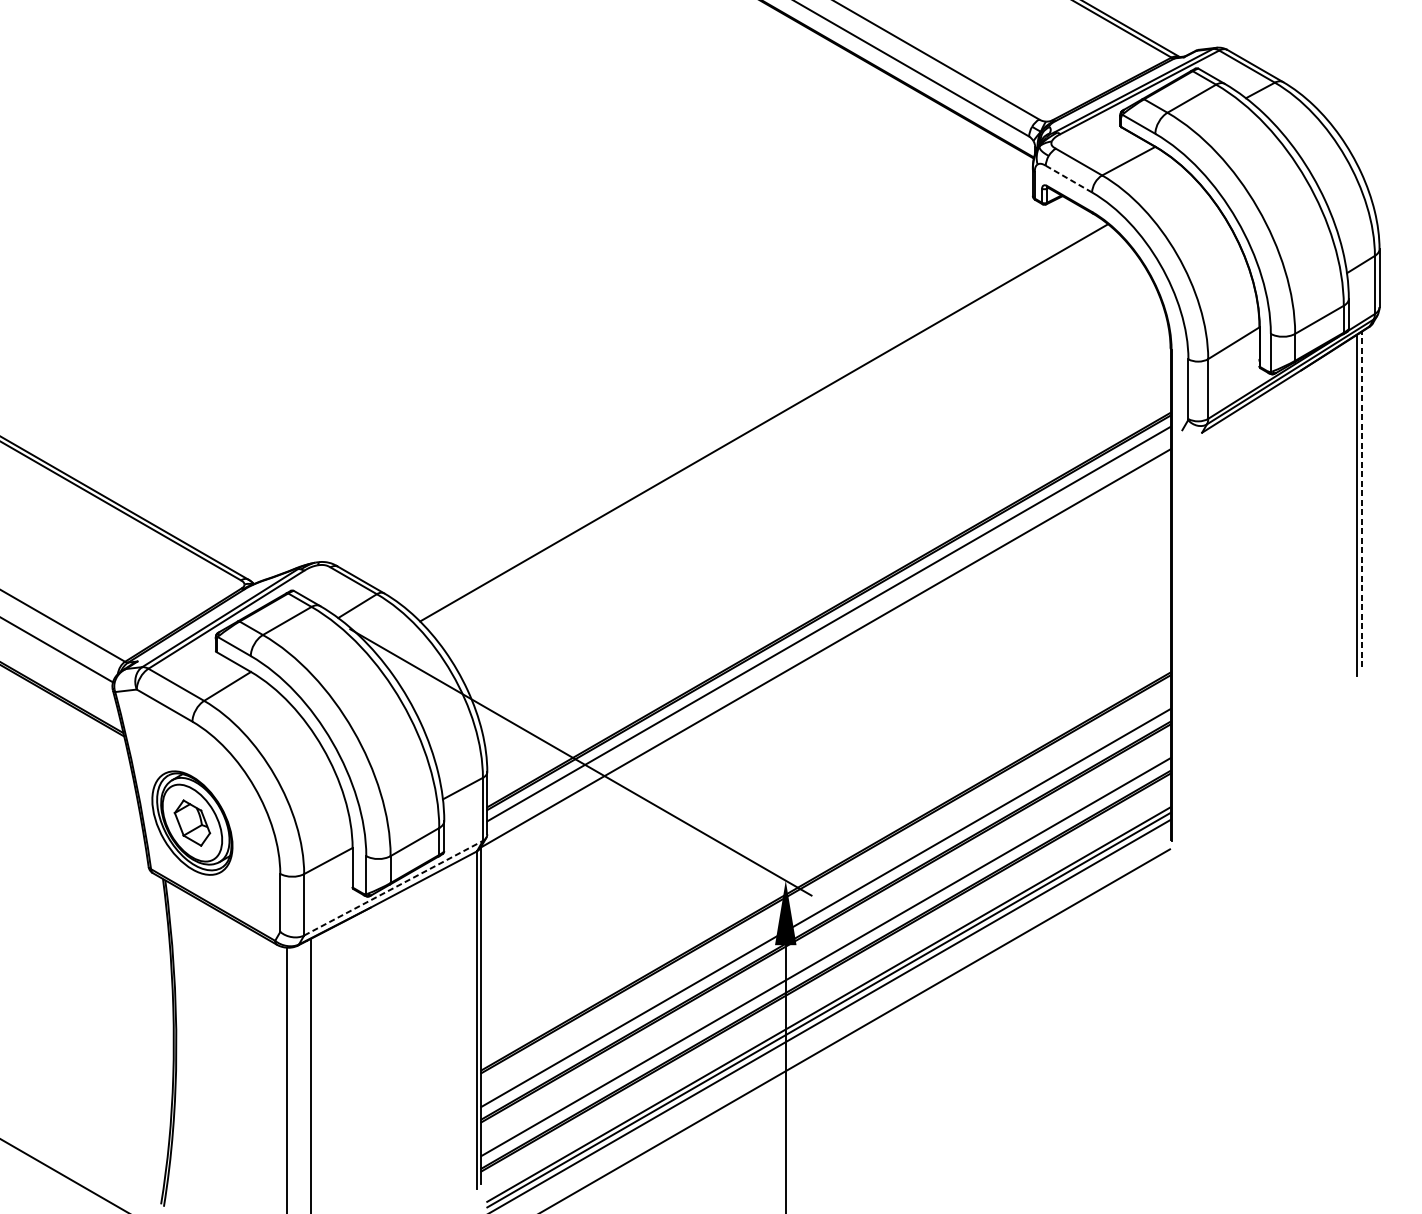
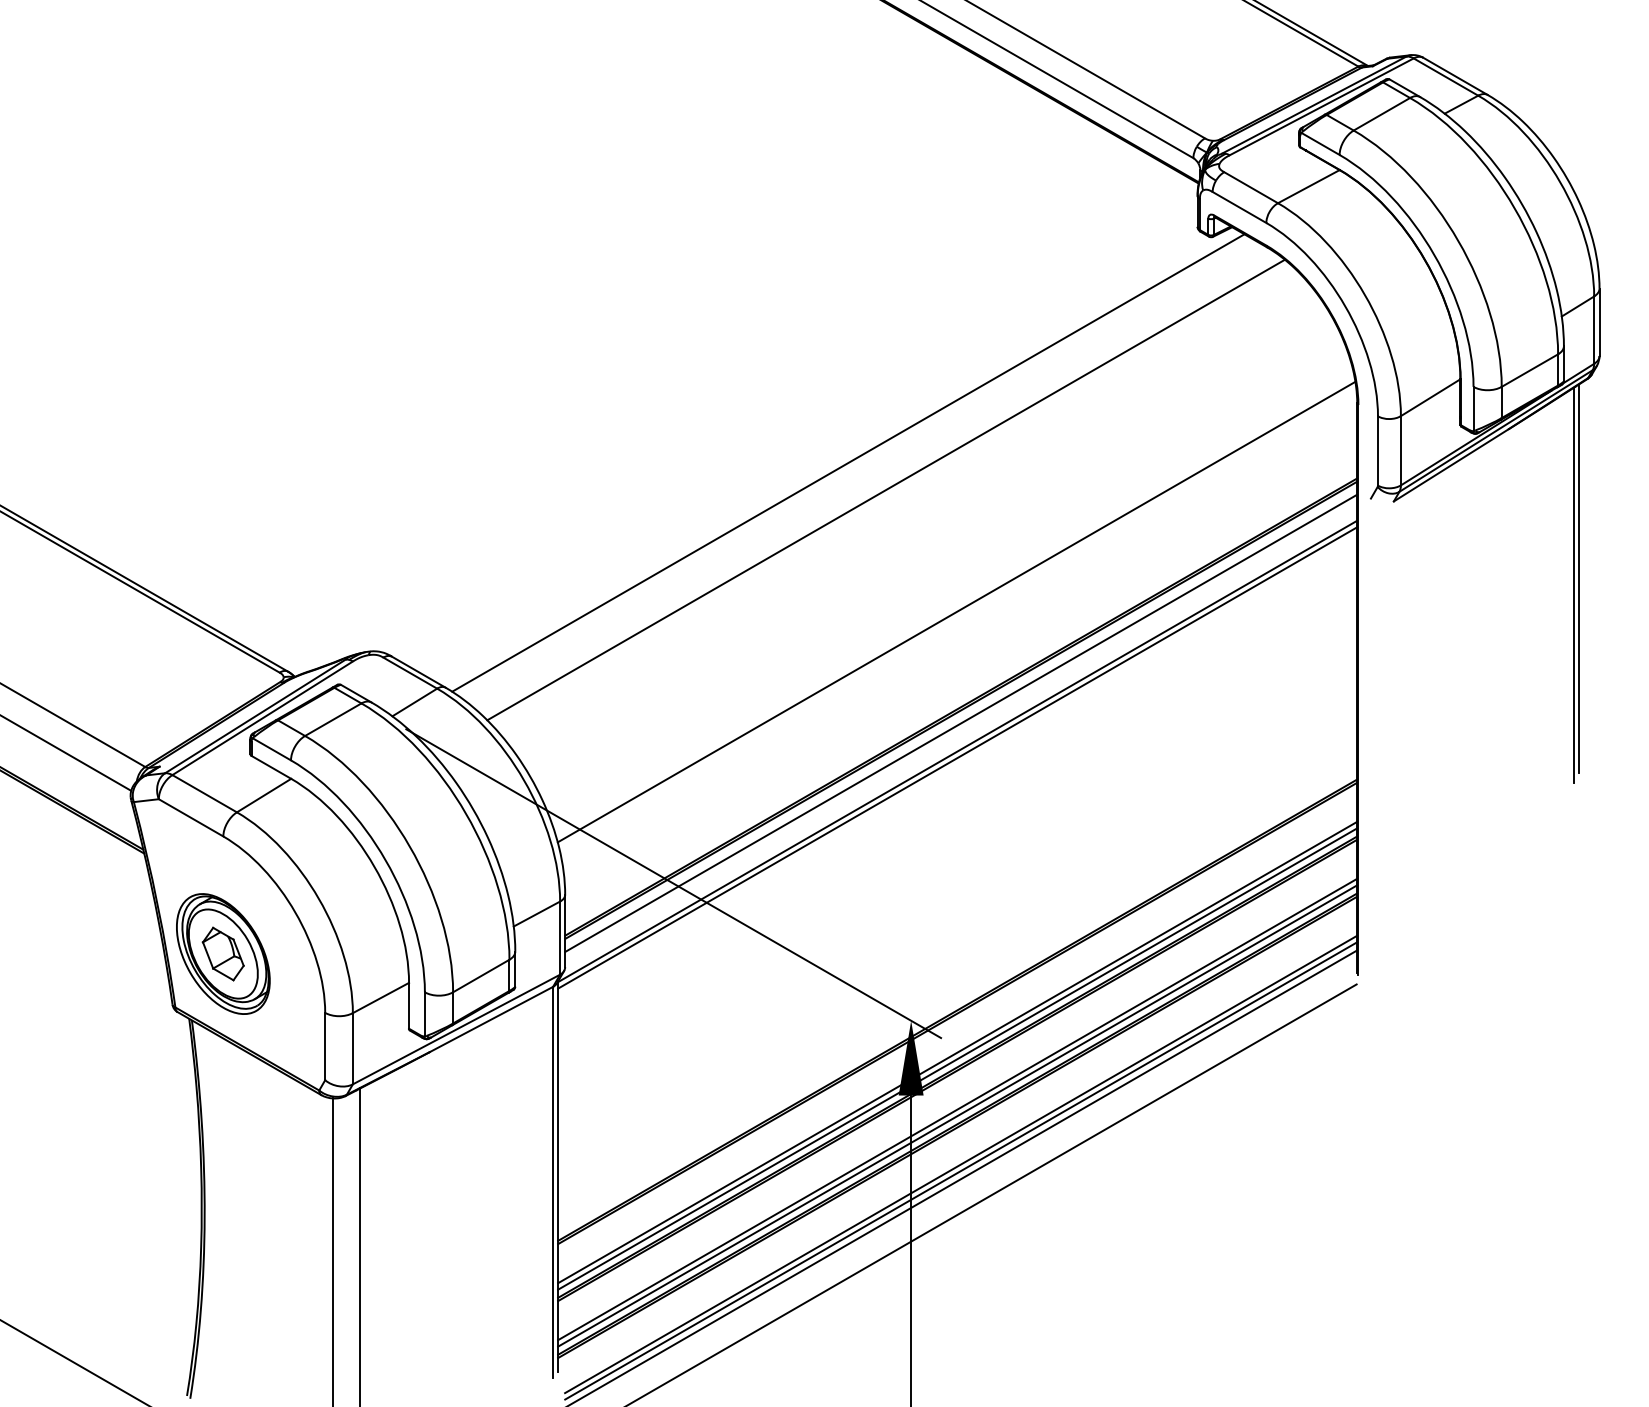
line: (1068, 179) -> (1239, 207), dashed -> solid
line: (731, 399) -> (848, 462), added
line: (1361, 499) -> (1578, 578), dashed -> solid
line: (824, 527) -> (956, 611), added
line: (825, 653) -> (957, 757), added
line: (393, 888) -> (456, 1029), dashed -> solid
line: (825, 913) -> (957, 1058), added
line: (825, 962) -> (957, 1115), added

